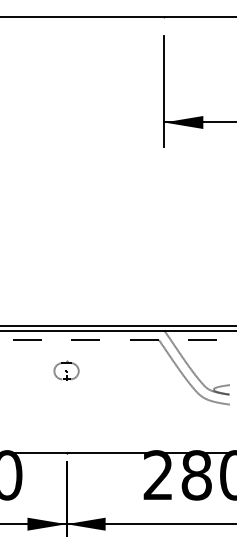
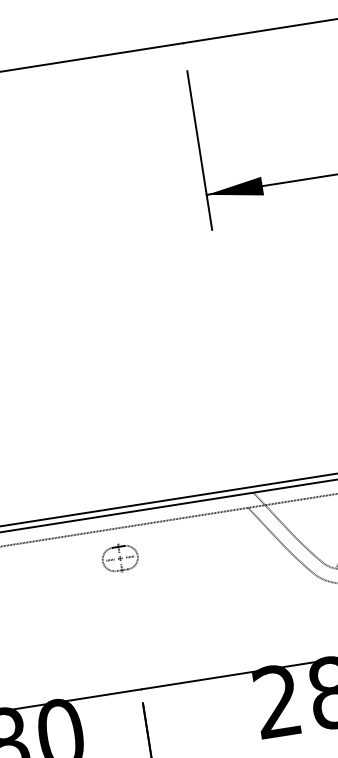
part: (66, 370) -> (120, 557), moved

